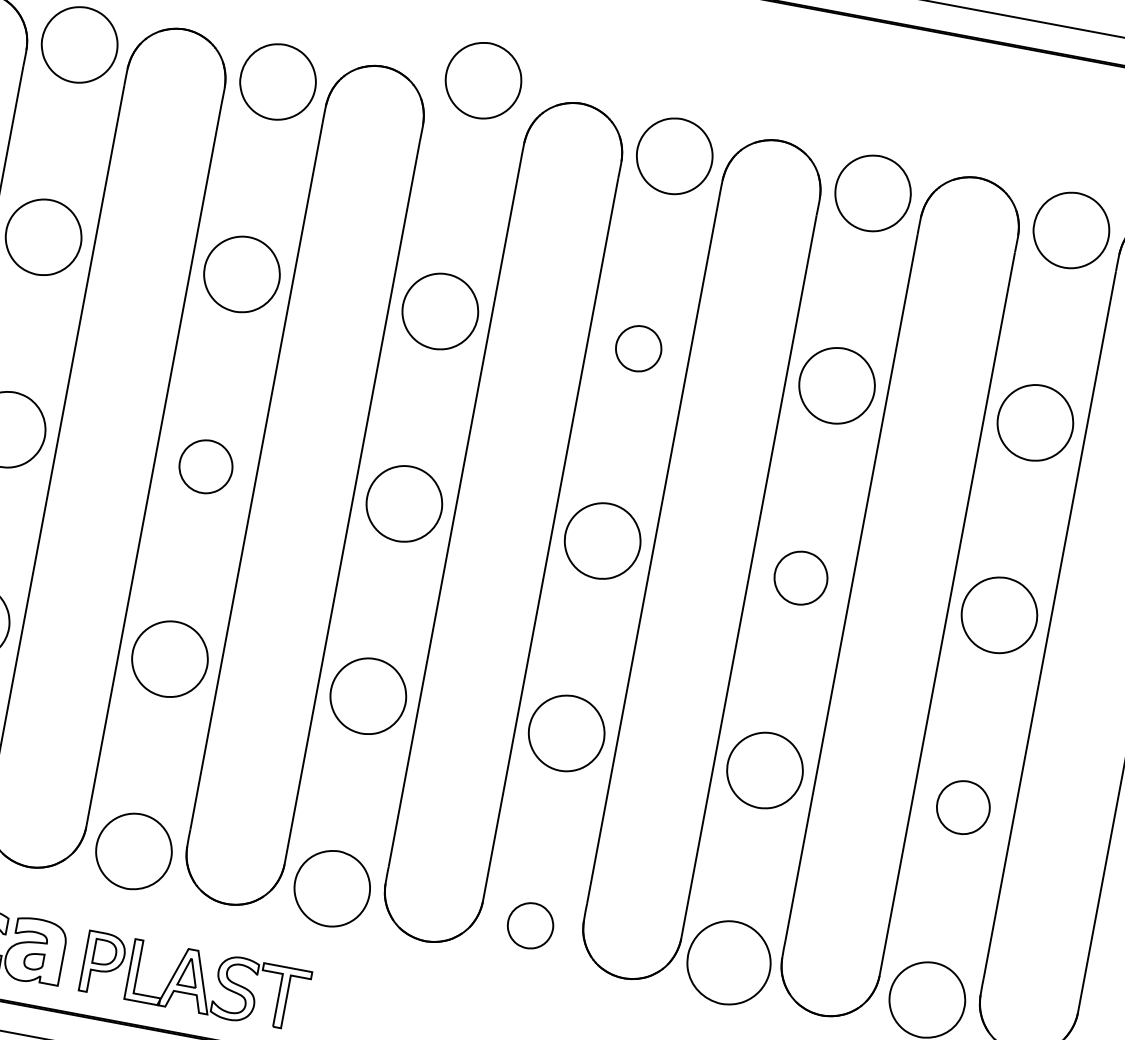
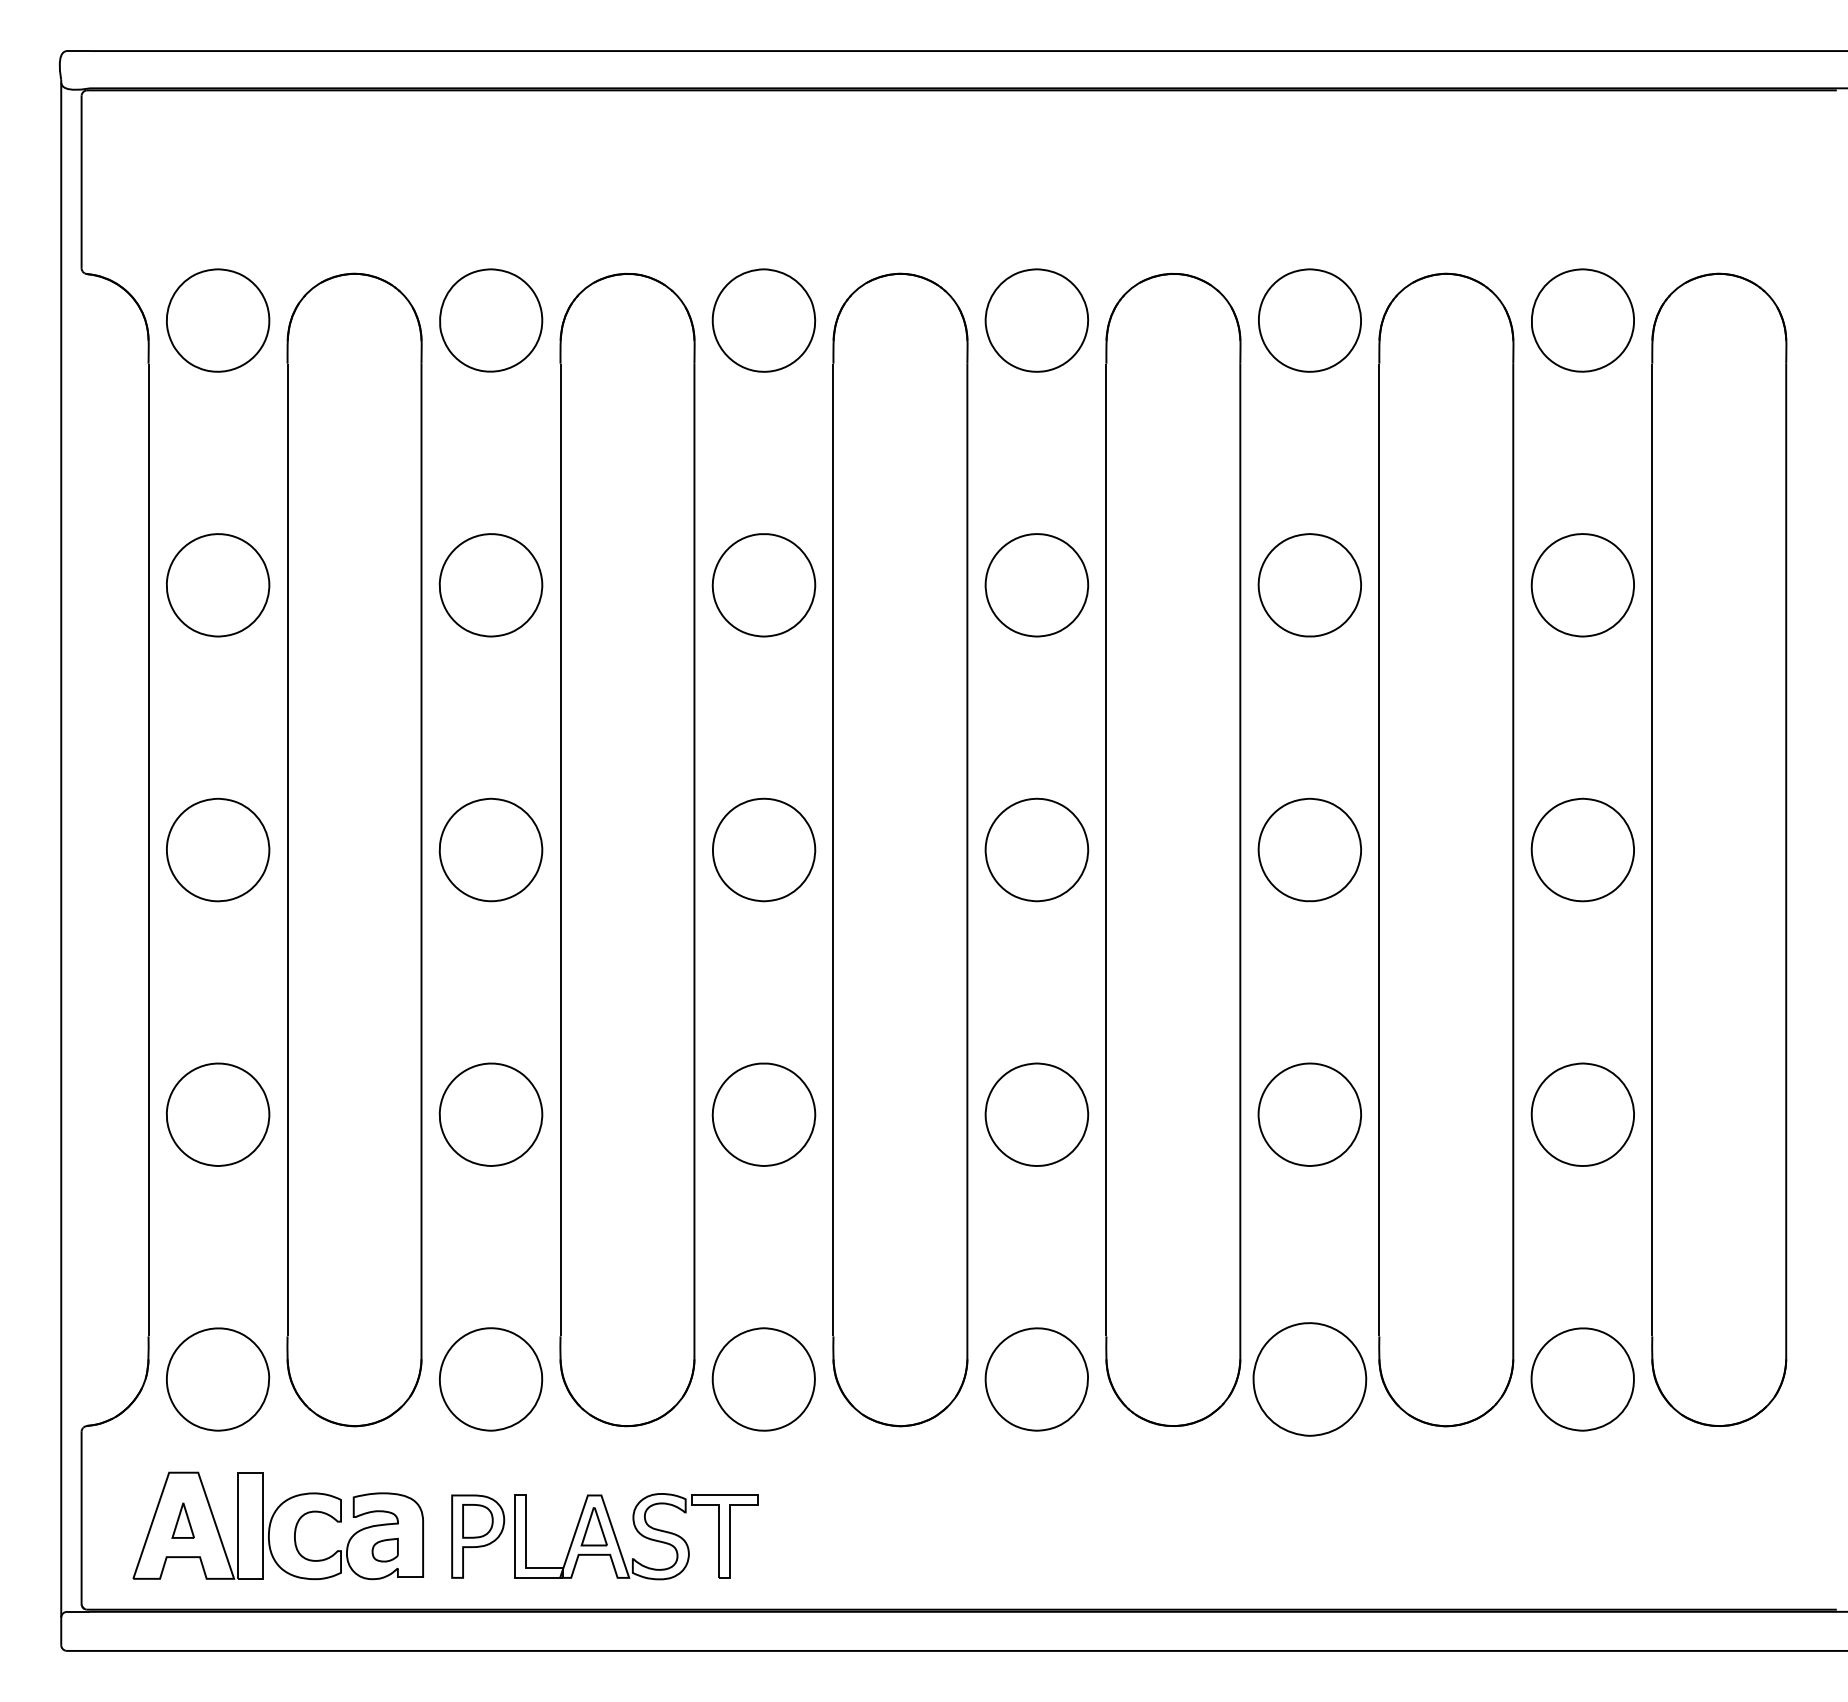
part: (483, 80) -> (763, 320), moved
part: (638, 348) -> (1036, 585), size x1.67
part: (205, 466) -> (490, 849), size x1.43
part: (800, 577) -> (1309, 849), size x1.43
part: (963, 807) -> (1582, 1114), size x1.43
part: (530, 925) -> (1036, 1379), size x1.67

